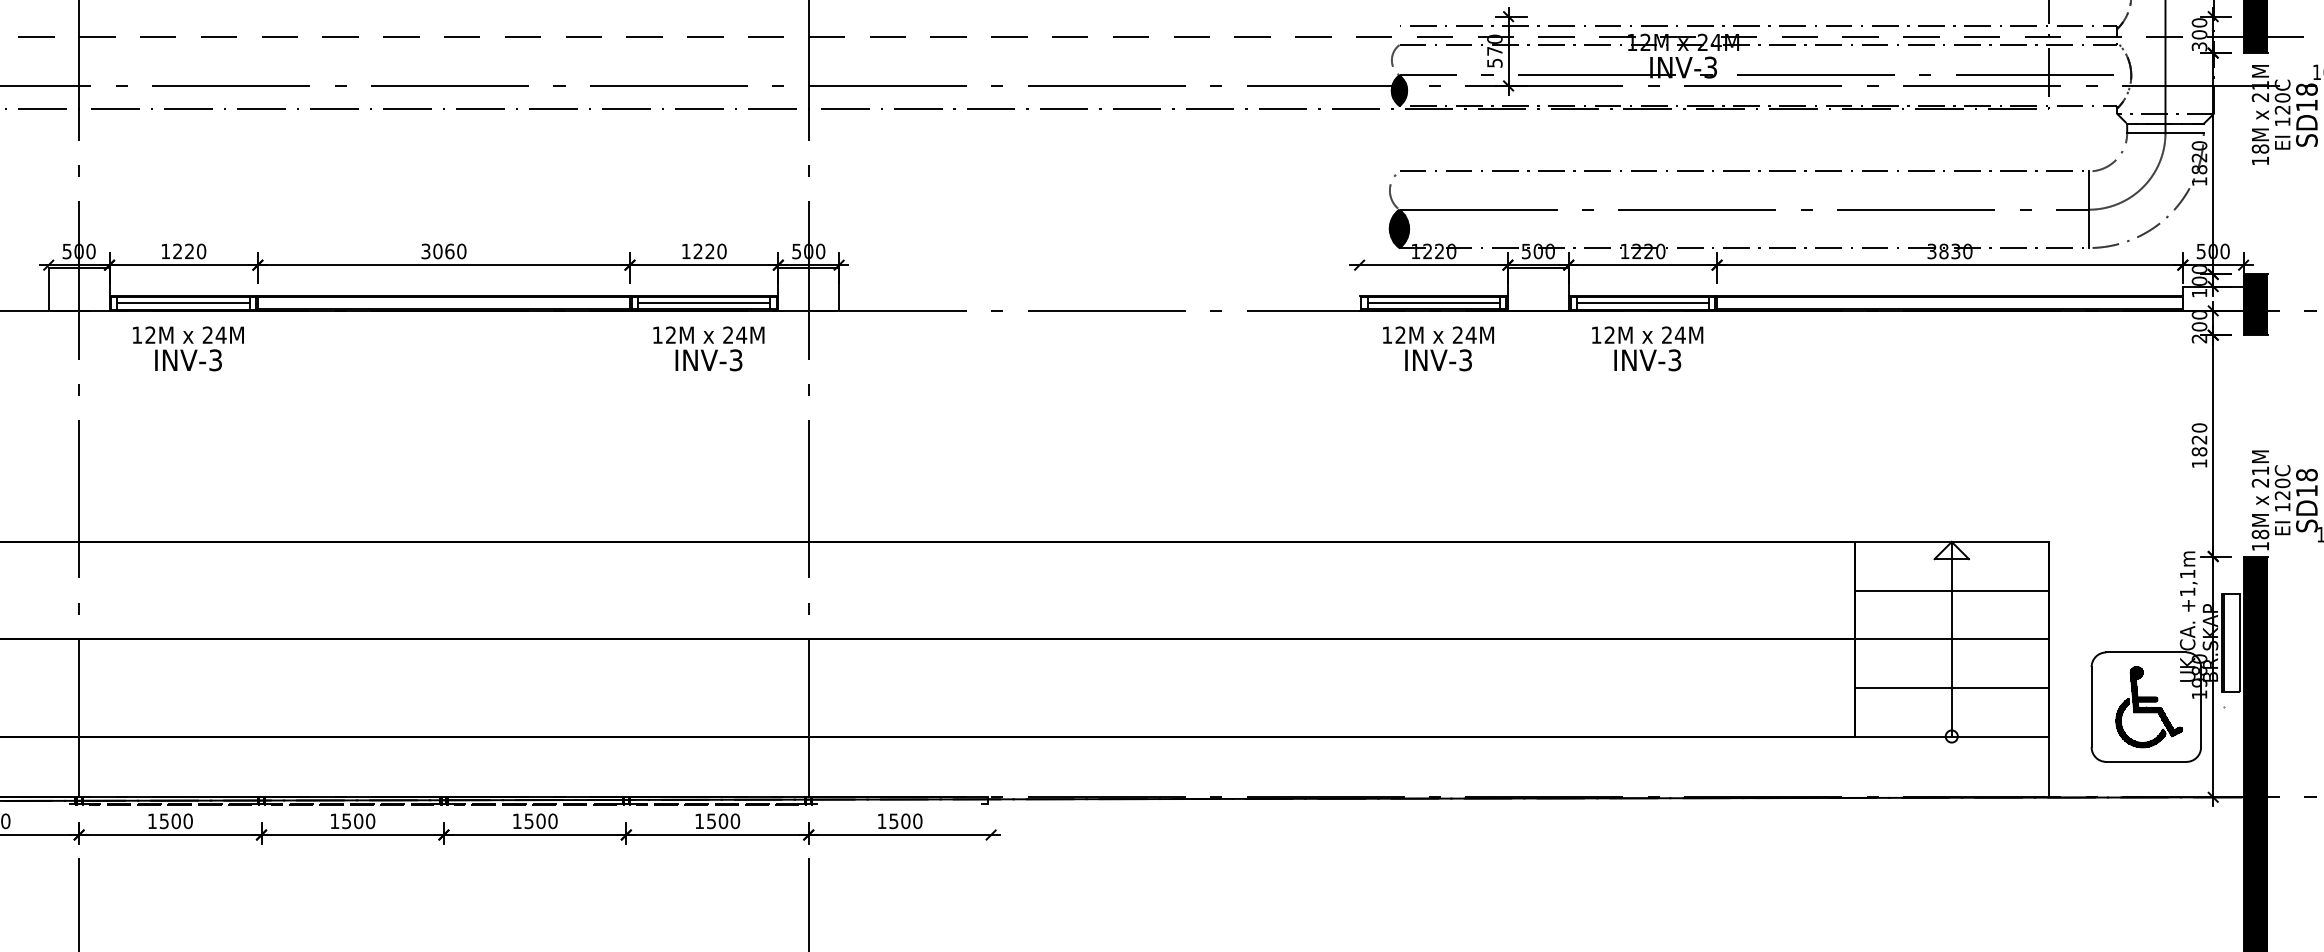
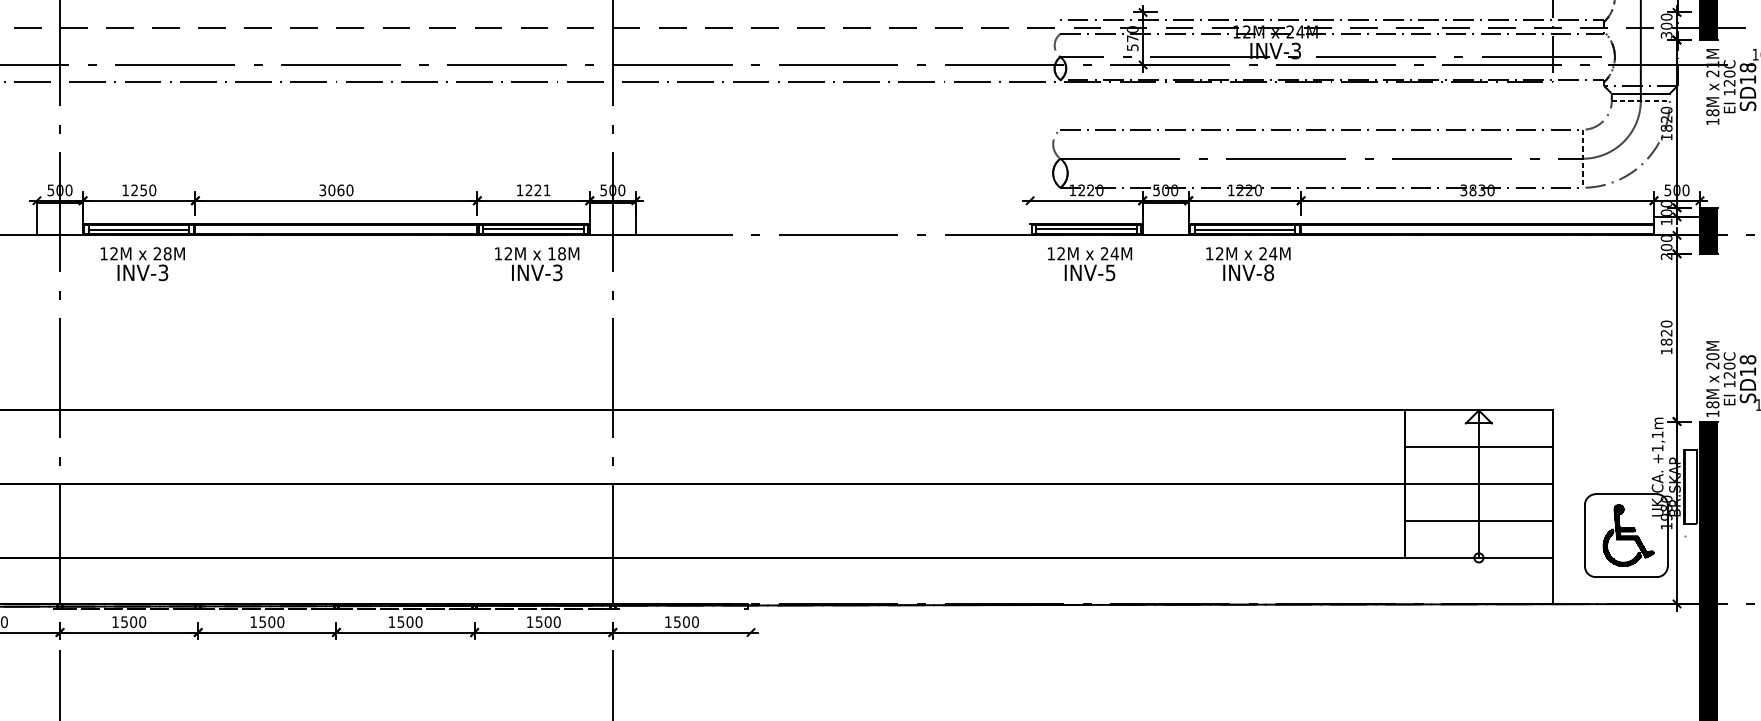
fill: (1399, 90) -> (1060, 68), removed
line: (2165, 133) -> (1640, 100), solid -> dashed
line: (2088, 210) -> (1582, 159), solid -> dashed
fill: (1399, 228) -> (1060, 172), removed
text: (189, 251) -> (143, 190), 1220 -> 1250
text: (721, 251) -> (546, 190), 1220 -> 1221
text: (220, 334) -> (167, 253), 24M -> 28M
text: (735, 334) -> (557, 253), 24M -> 18M
text: (1465, 359) -> (1110, 272), INV-3 -> INV-5
text: (1674, 360) -> (1268, 272), INV-3 -> INV-8
text: (2260, 470) -> (1712, 356), 21M -> 20M

